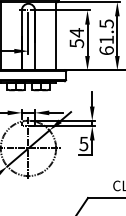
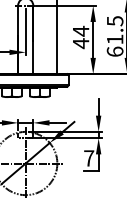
text: (76, 43) -> (80, 43), 54 -> 44
text: (83, 144) -> (88, 159), 5 -> 7

